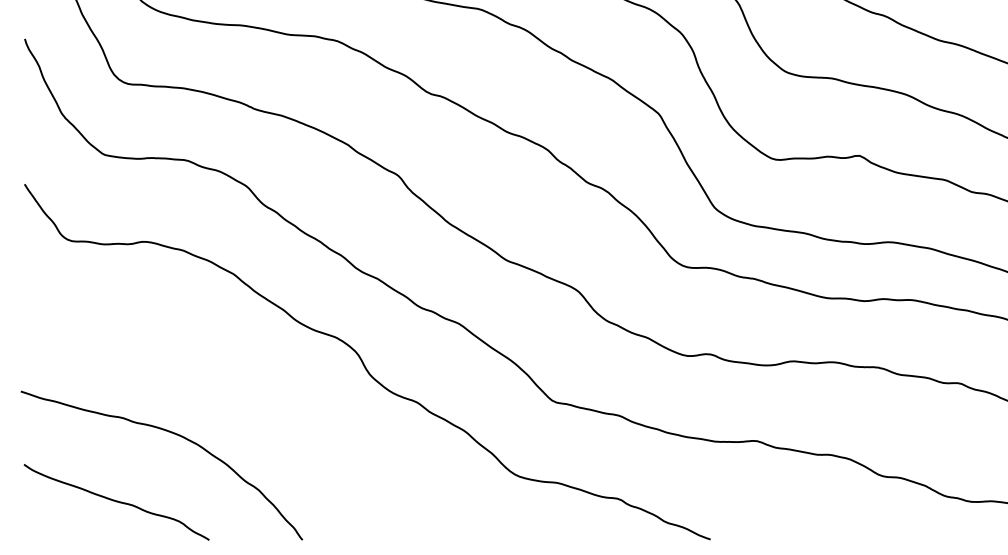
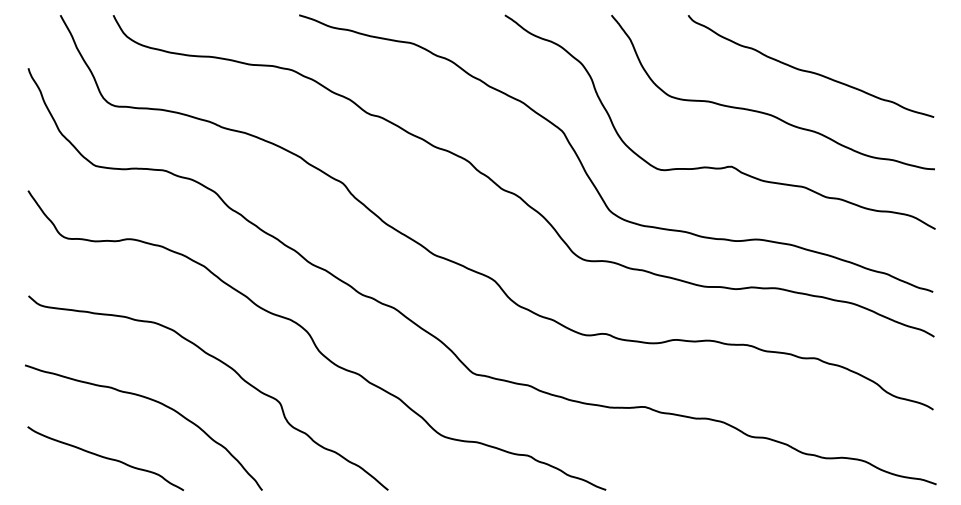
curve: (258, 391) -> (225, 365), added

